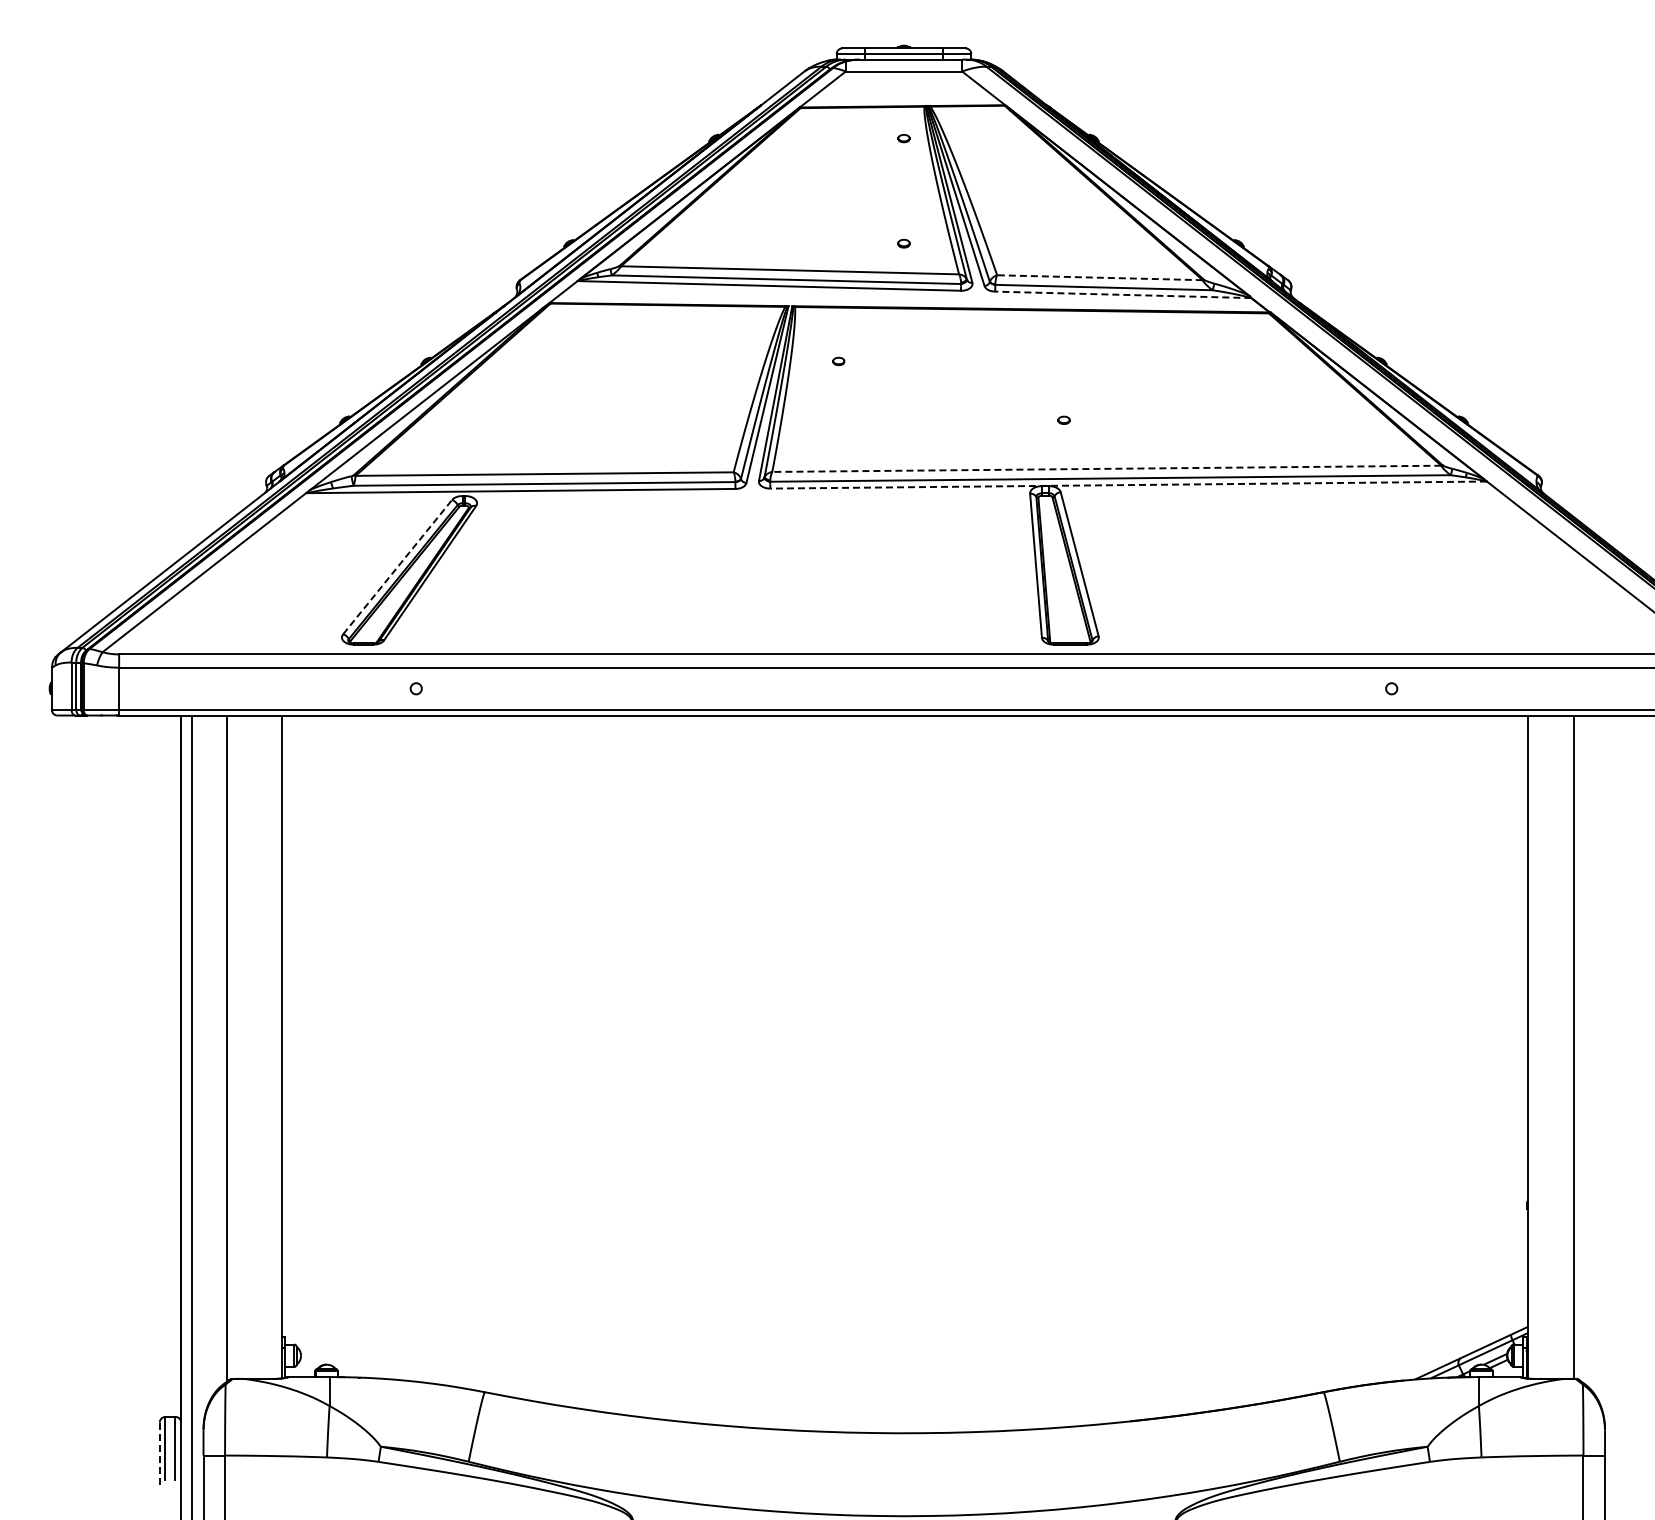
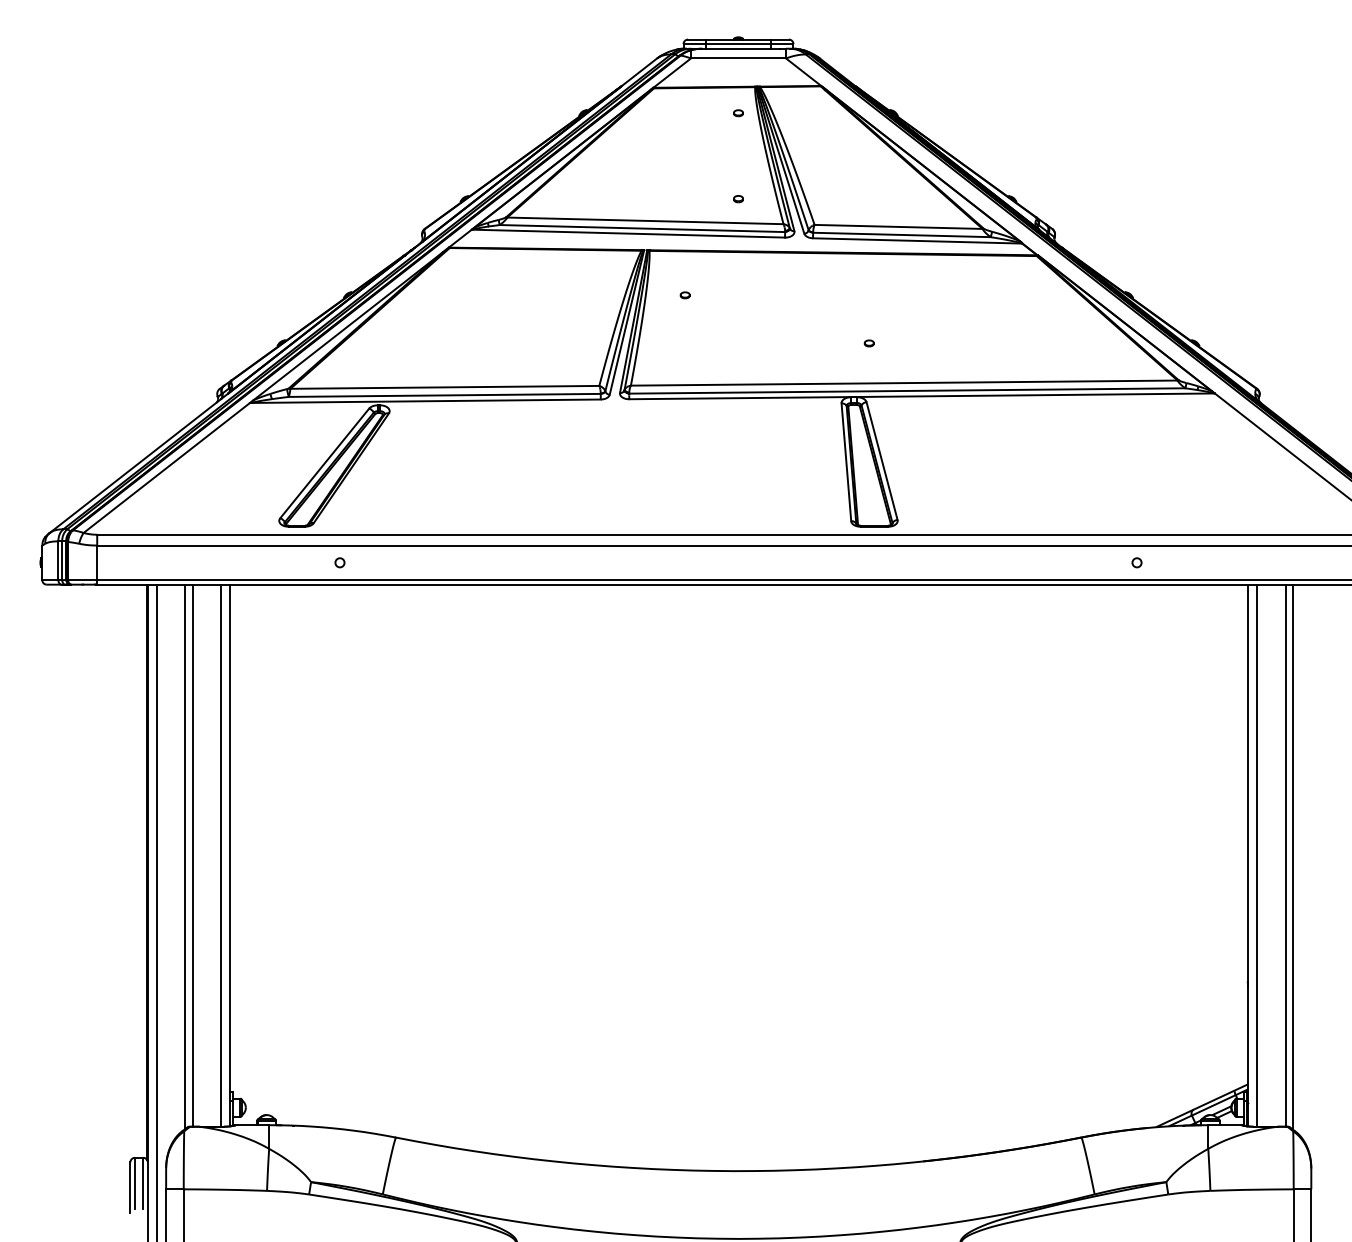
line: (1099, 277) -> (898, 226), dashed -> solid
line: (1122, 294) -> (917, 240), dashed -> solid
line: (1106, 468) -> (903, 382), dashed -> solid
line: (1128, 485) -> (921, 396), dashed -> solid
line: (397, 566) -> (324, 462), dashed -> solid
line: (236, 1046) -> (193, 855), added
line: (270, 1046) -> (220, 855), added
line: (1539, 1046) -> (1257, 855), added
line: (1582, 1048) -> (1292, 856), added
line: (159, 1453) -> (130, 1187), dashed -> solid

